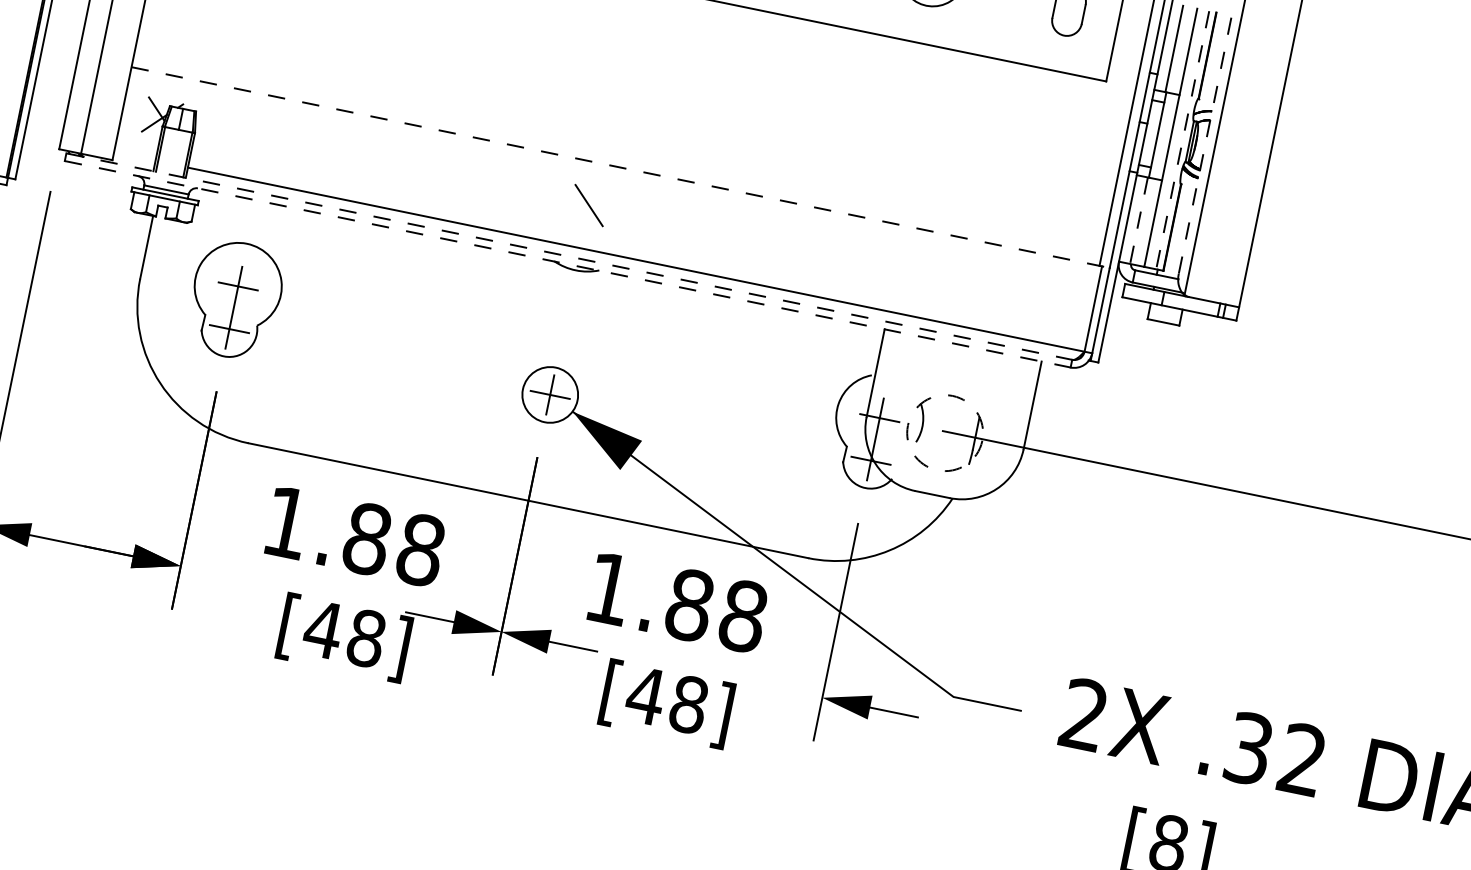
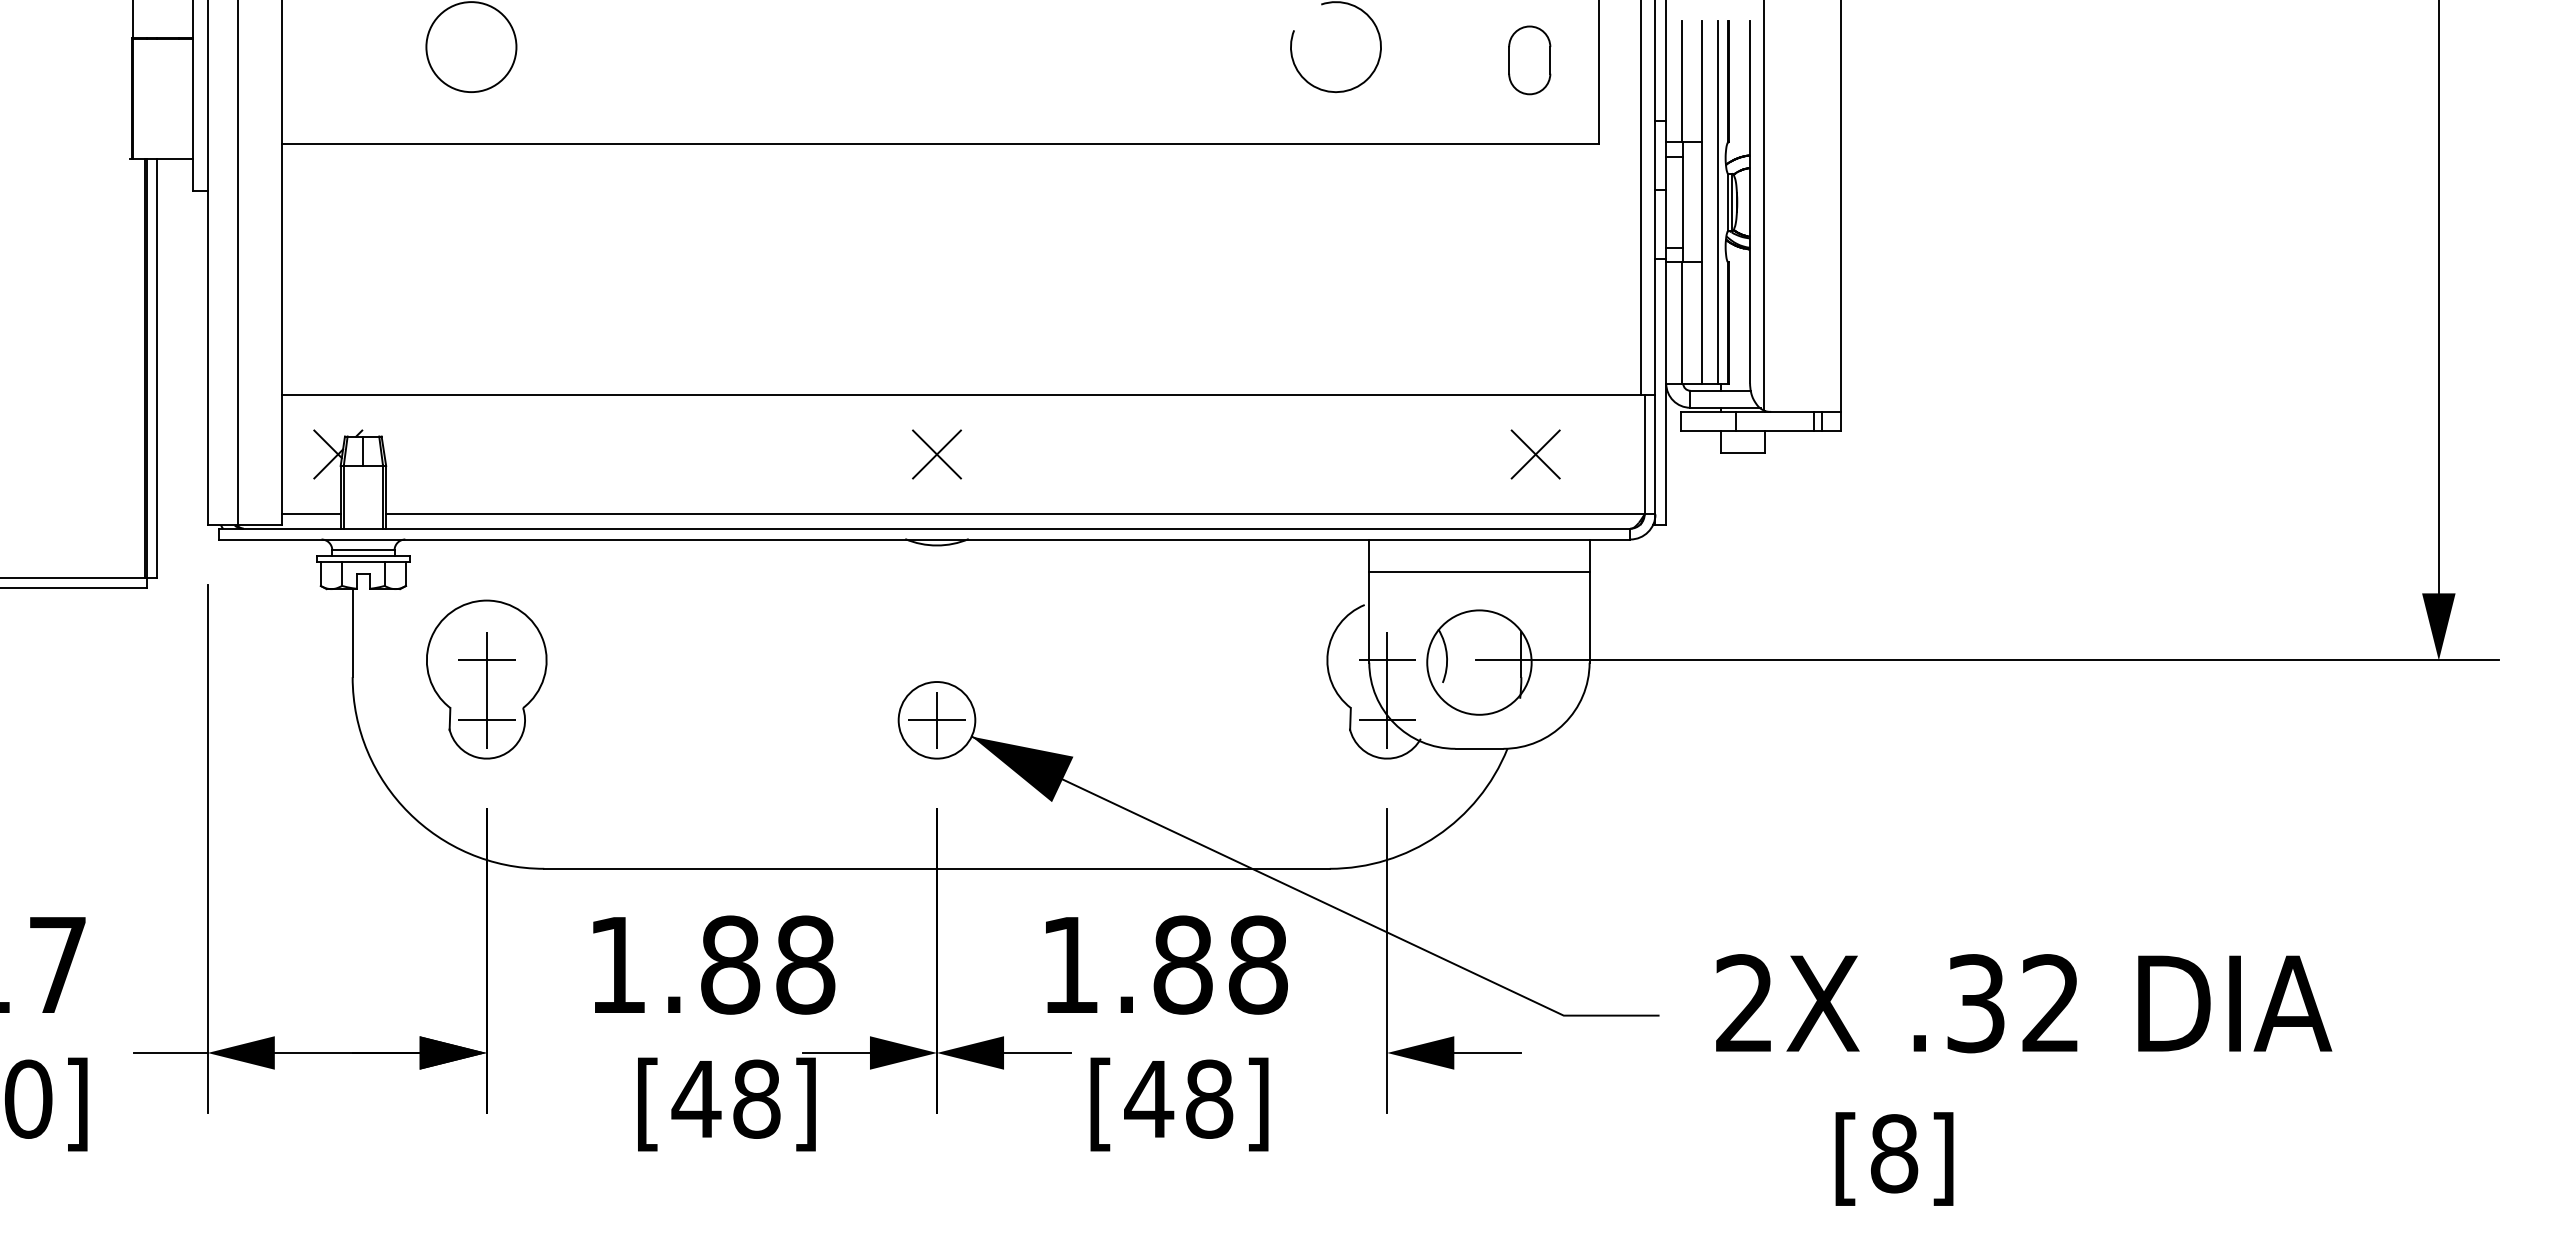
line: (1182, 140) -> (1718, 202), dashed -> solid
line: (1205, 144) -> (1750, 202), dashed -> solid
line: (134, 156) -> (311, 514), added
line: (621, 167) -> (969, 394), dashed -> solid
line: (588, 205) -> (936, 454), added
line: (1138, 220) -> (1681, 322), dashed -> solid
line: (569, 256) -> (924, 528), dashed -> solid
line: (567, 264) -> (924, 539), dashed -> solid
part: (1015, 293) -> (1535, 454), added
line: (958, 368) -> (1479, 571), added
circle: (945, 433) -> (1479, 662), dashed -> solid

